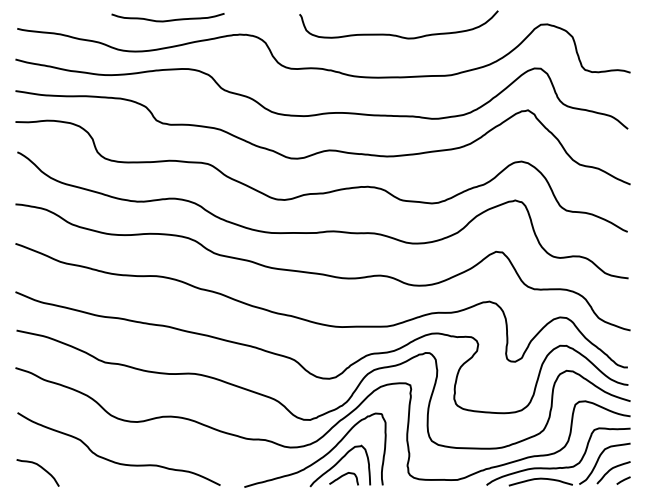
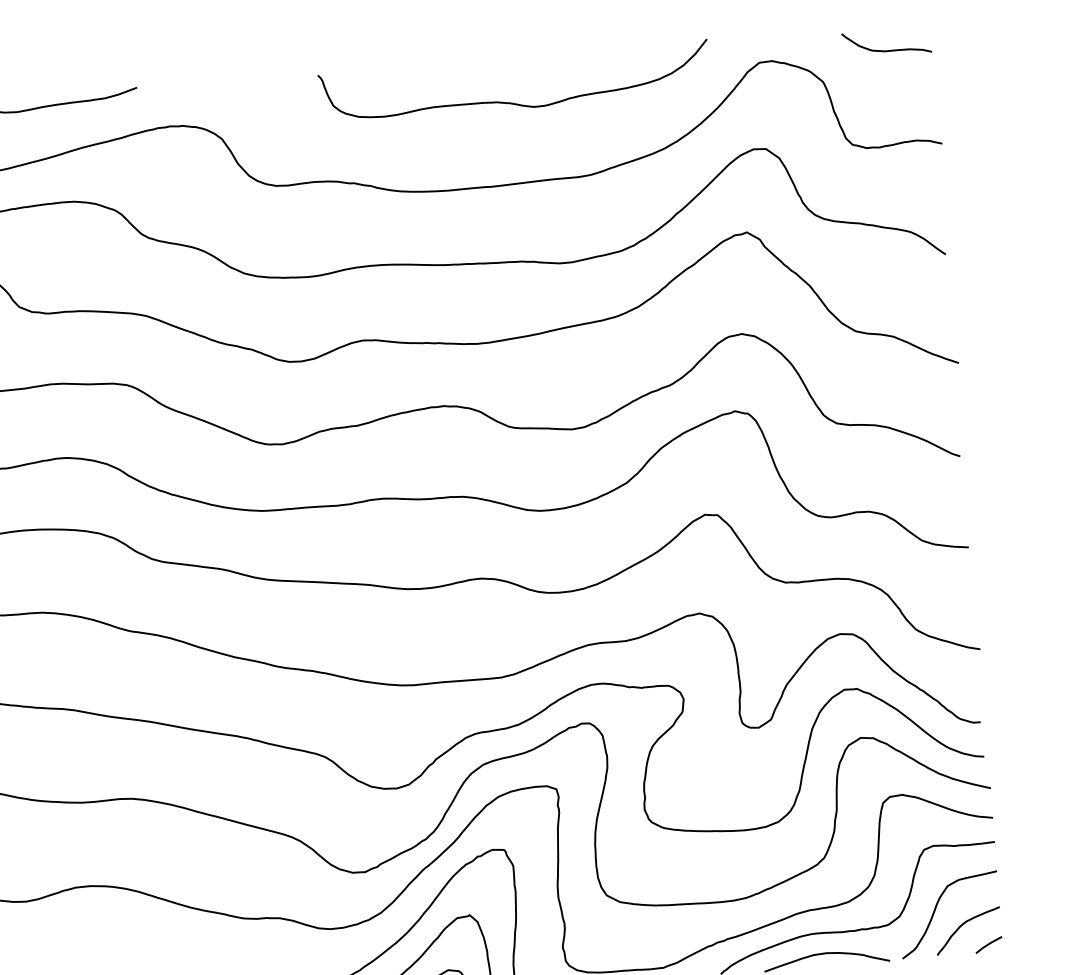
curve: (605, 22) -> (885, 48), added
curve: (395, 34) -> (508, 100), moved

